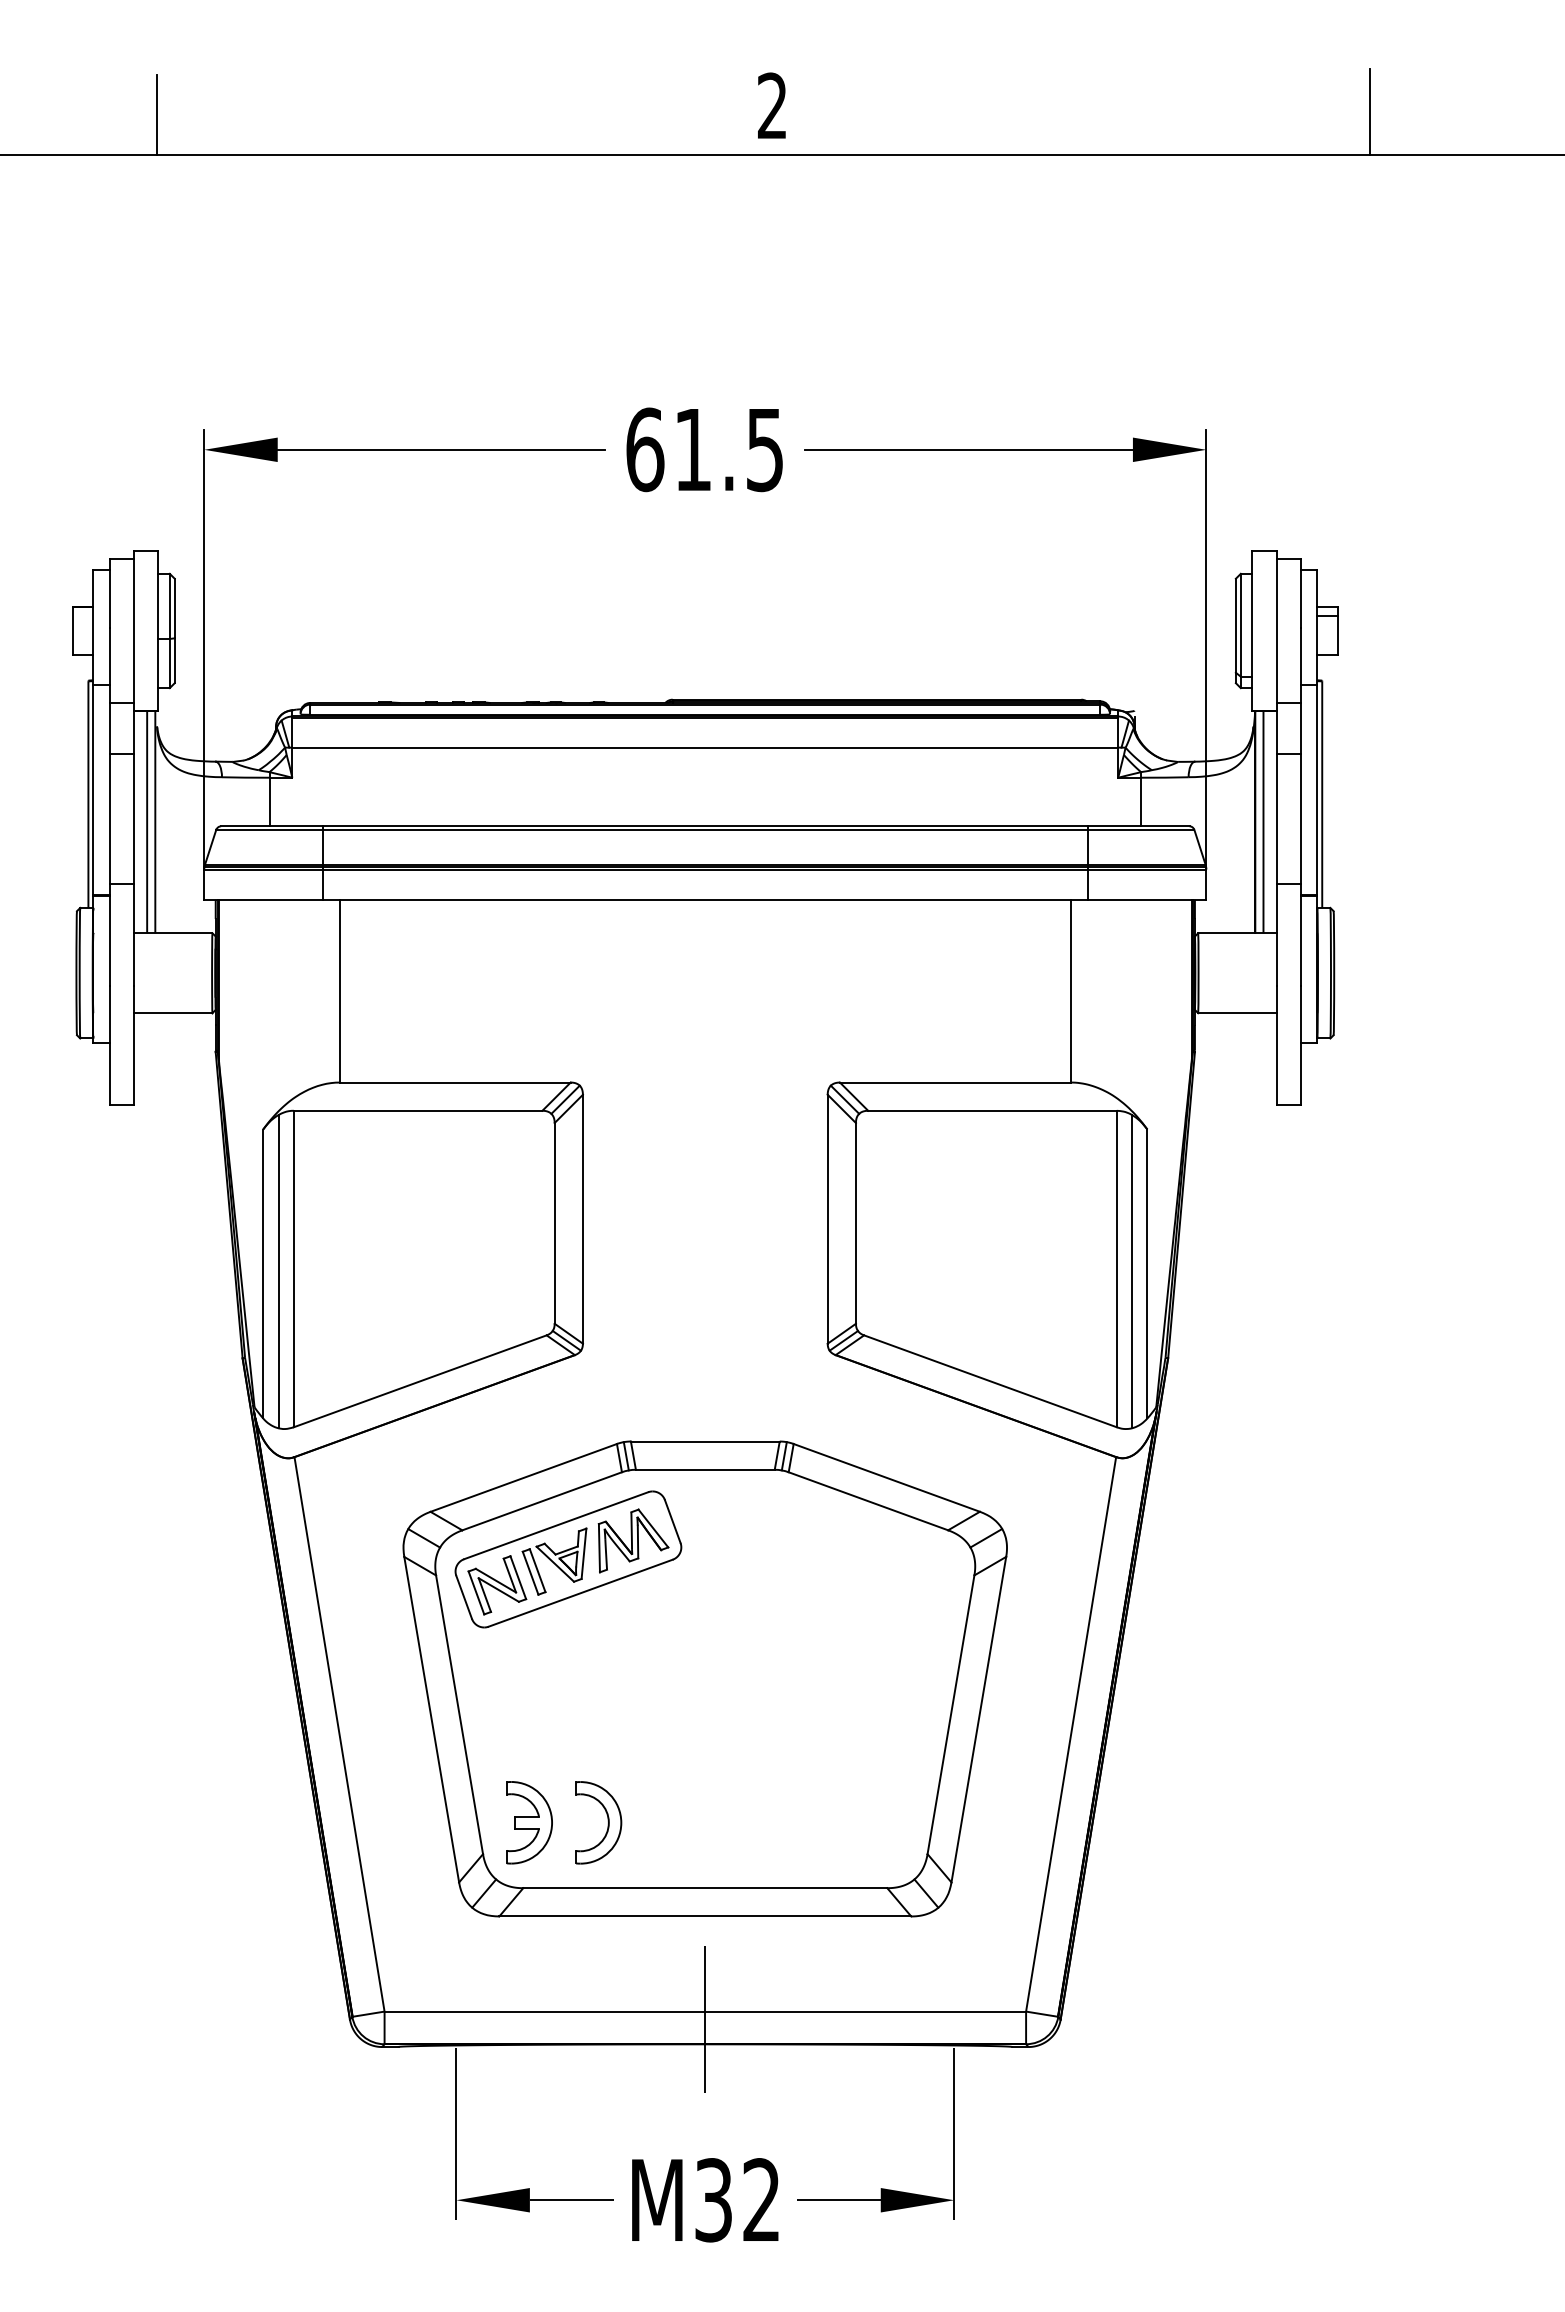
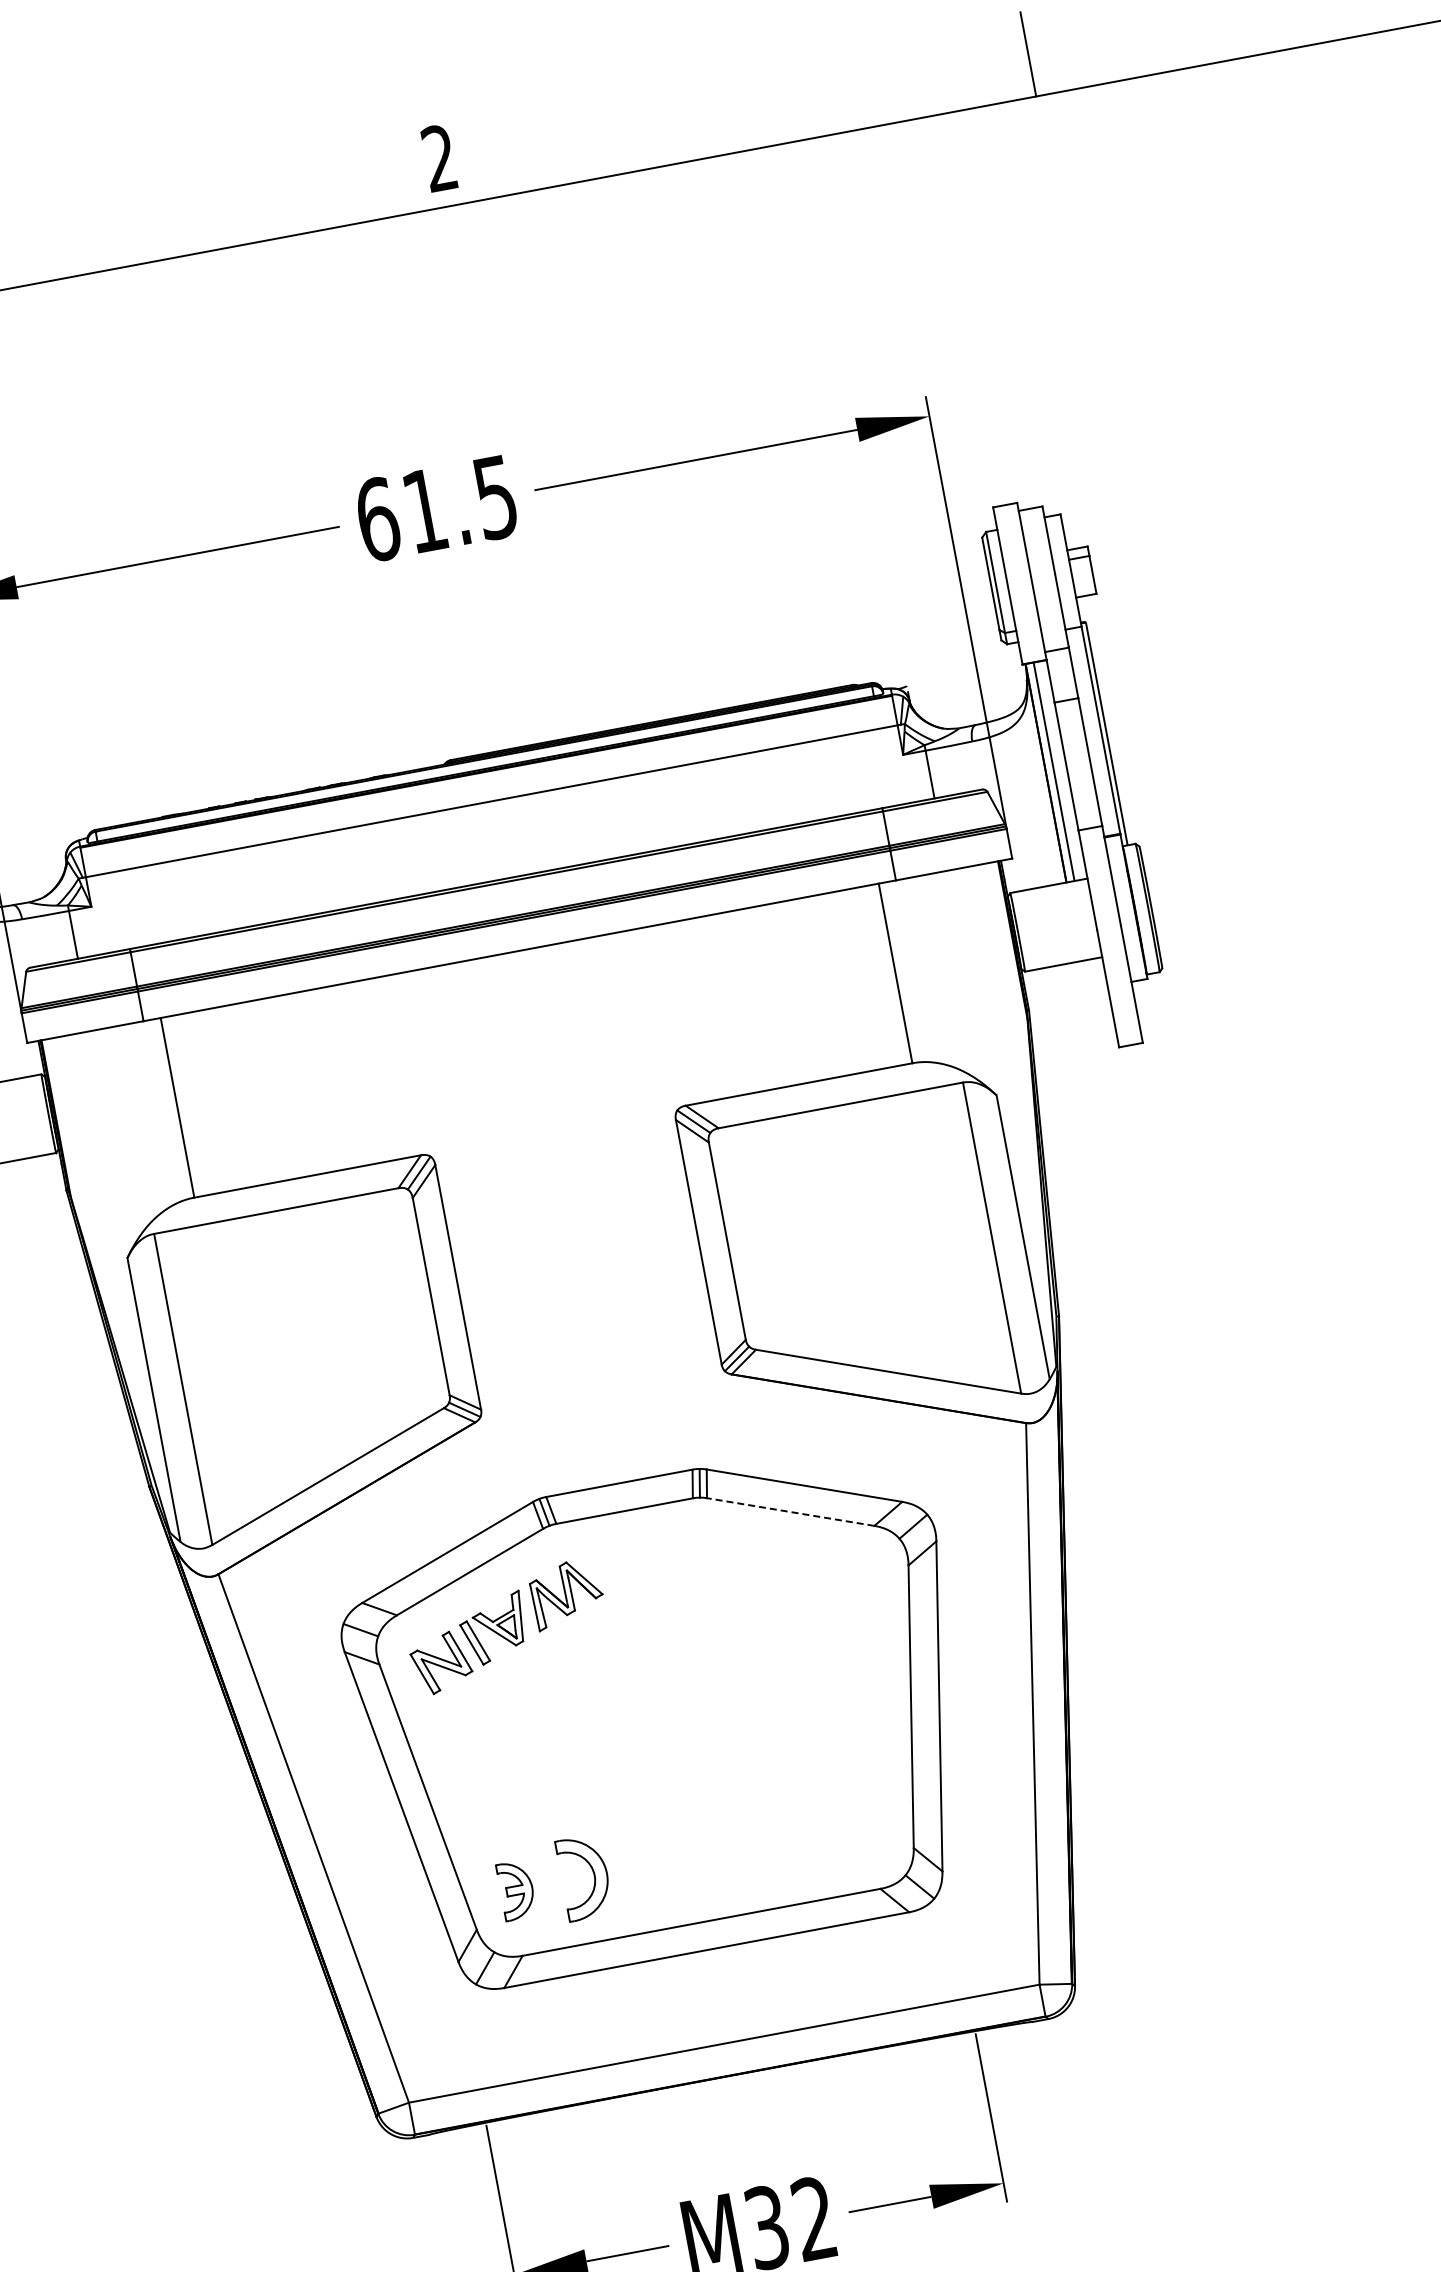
line: (279, 1271) -> (169, 1394), removed
line: (1131, 1271) -> (1007, 1237), removed
line: (868, 1501) -> (790, 1512), solid -> dashed
part: (568, 1559) -> (506, 1624), removed
part: (529, 1822) -> (516, 1890), size x0.7
line: (705, 2019) -> (725, 2051), removed

